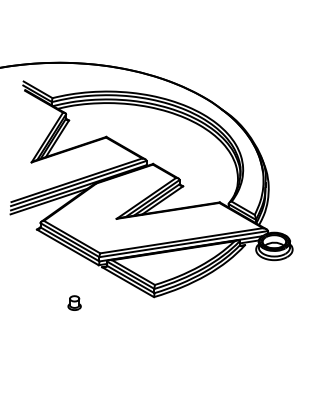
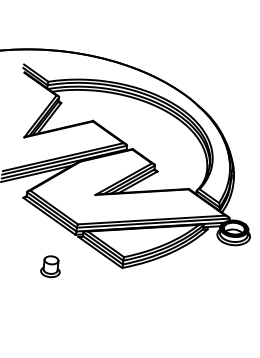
part: (74, 302) -> (50, 266), size x1.67

